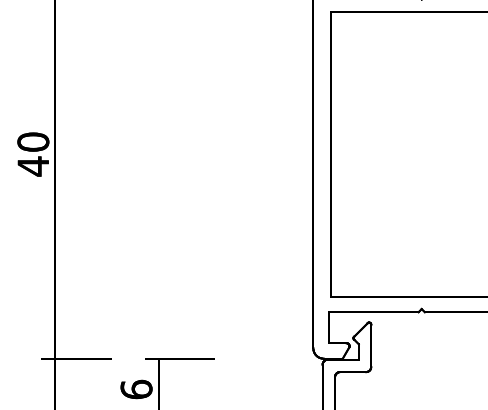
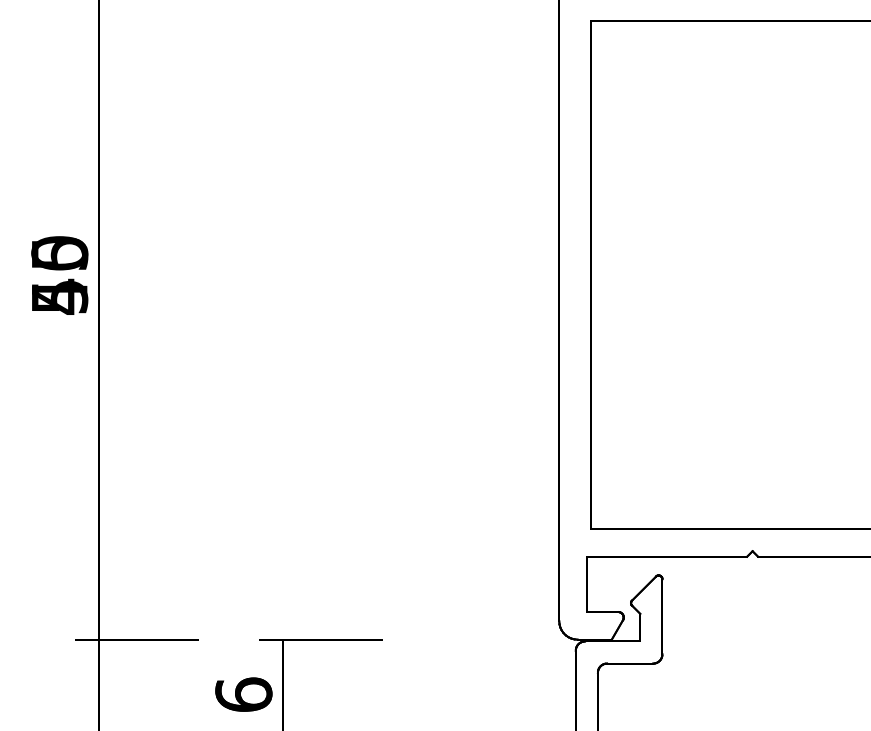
text: (33, 154) -> (59, 275), 40 -> 55

